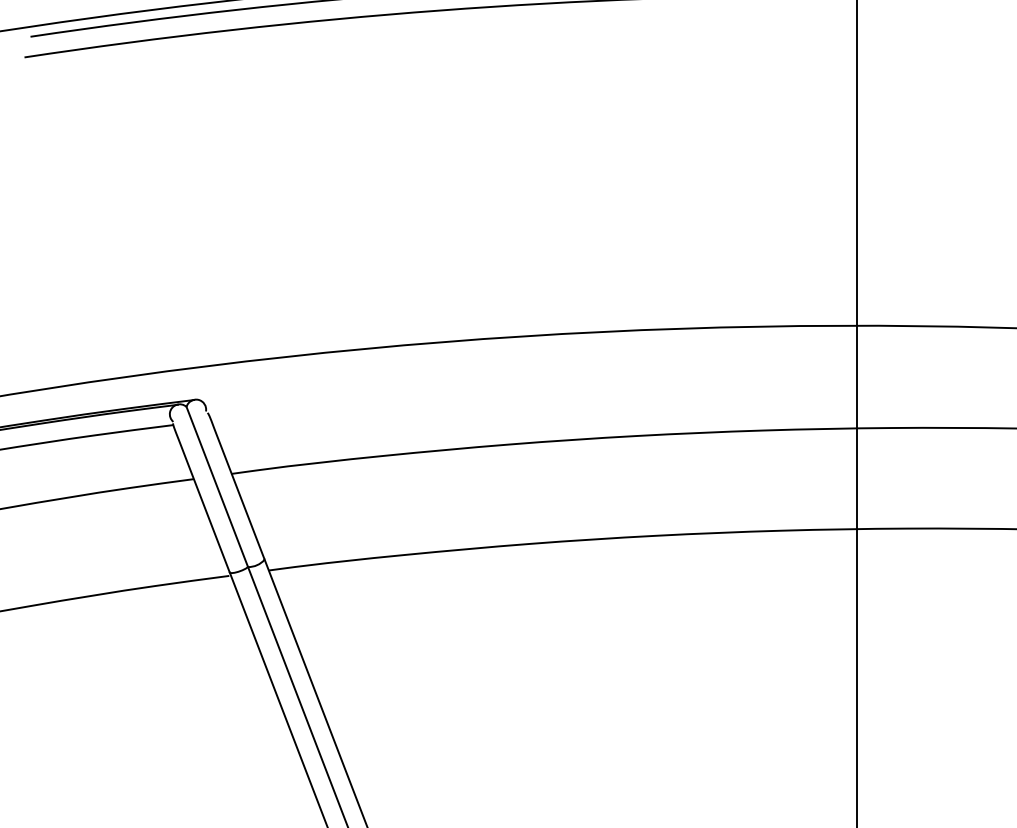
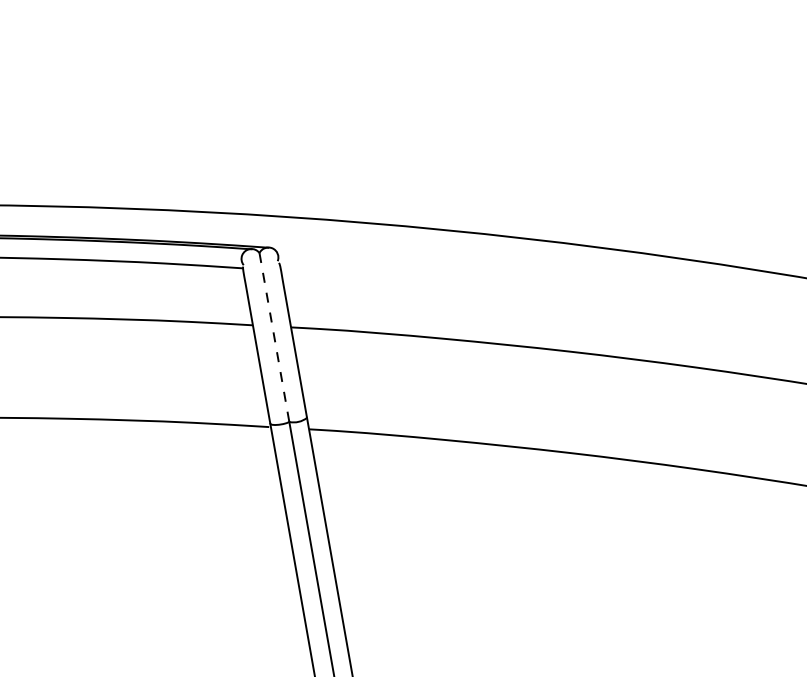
line: (217, 487) -> (274, 338), solid -> dashed

